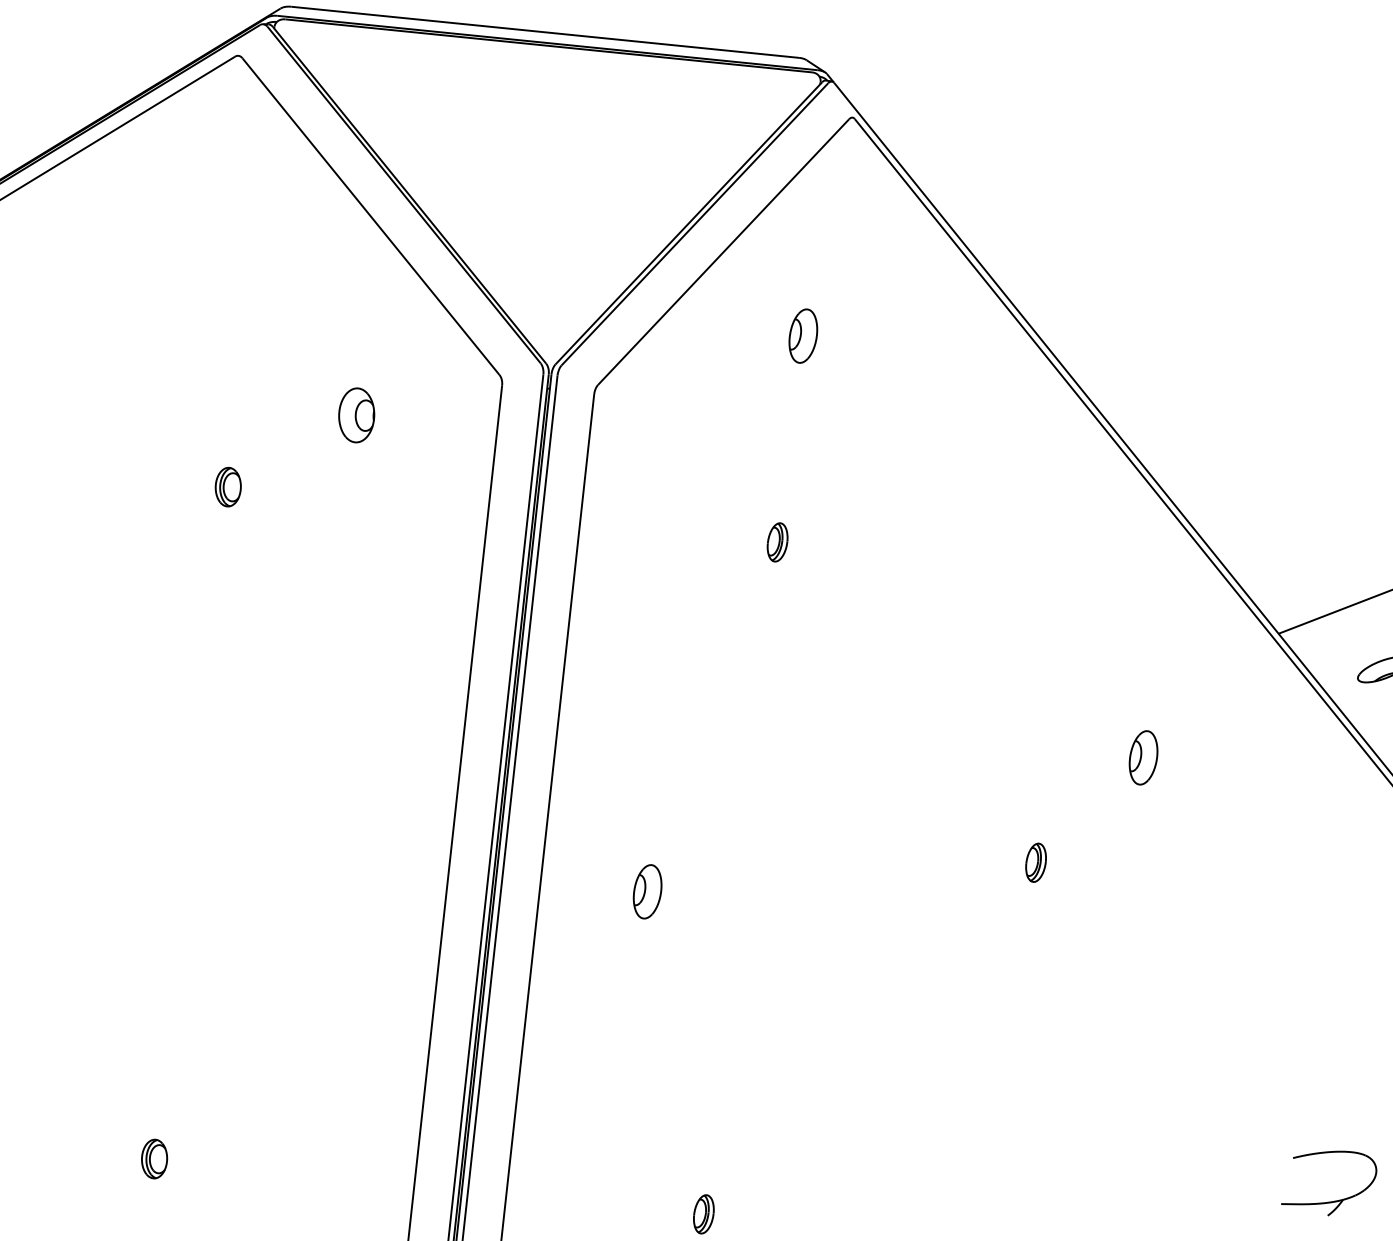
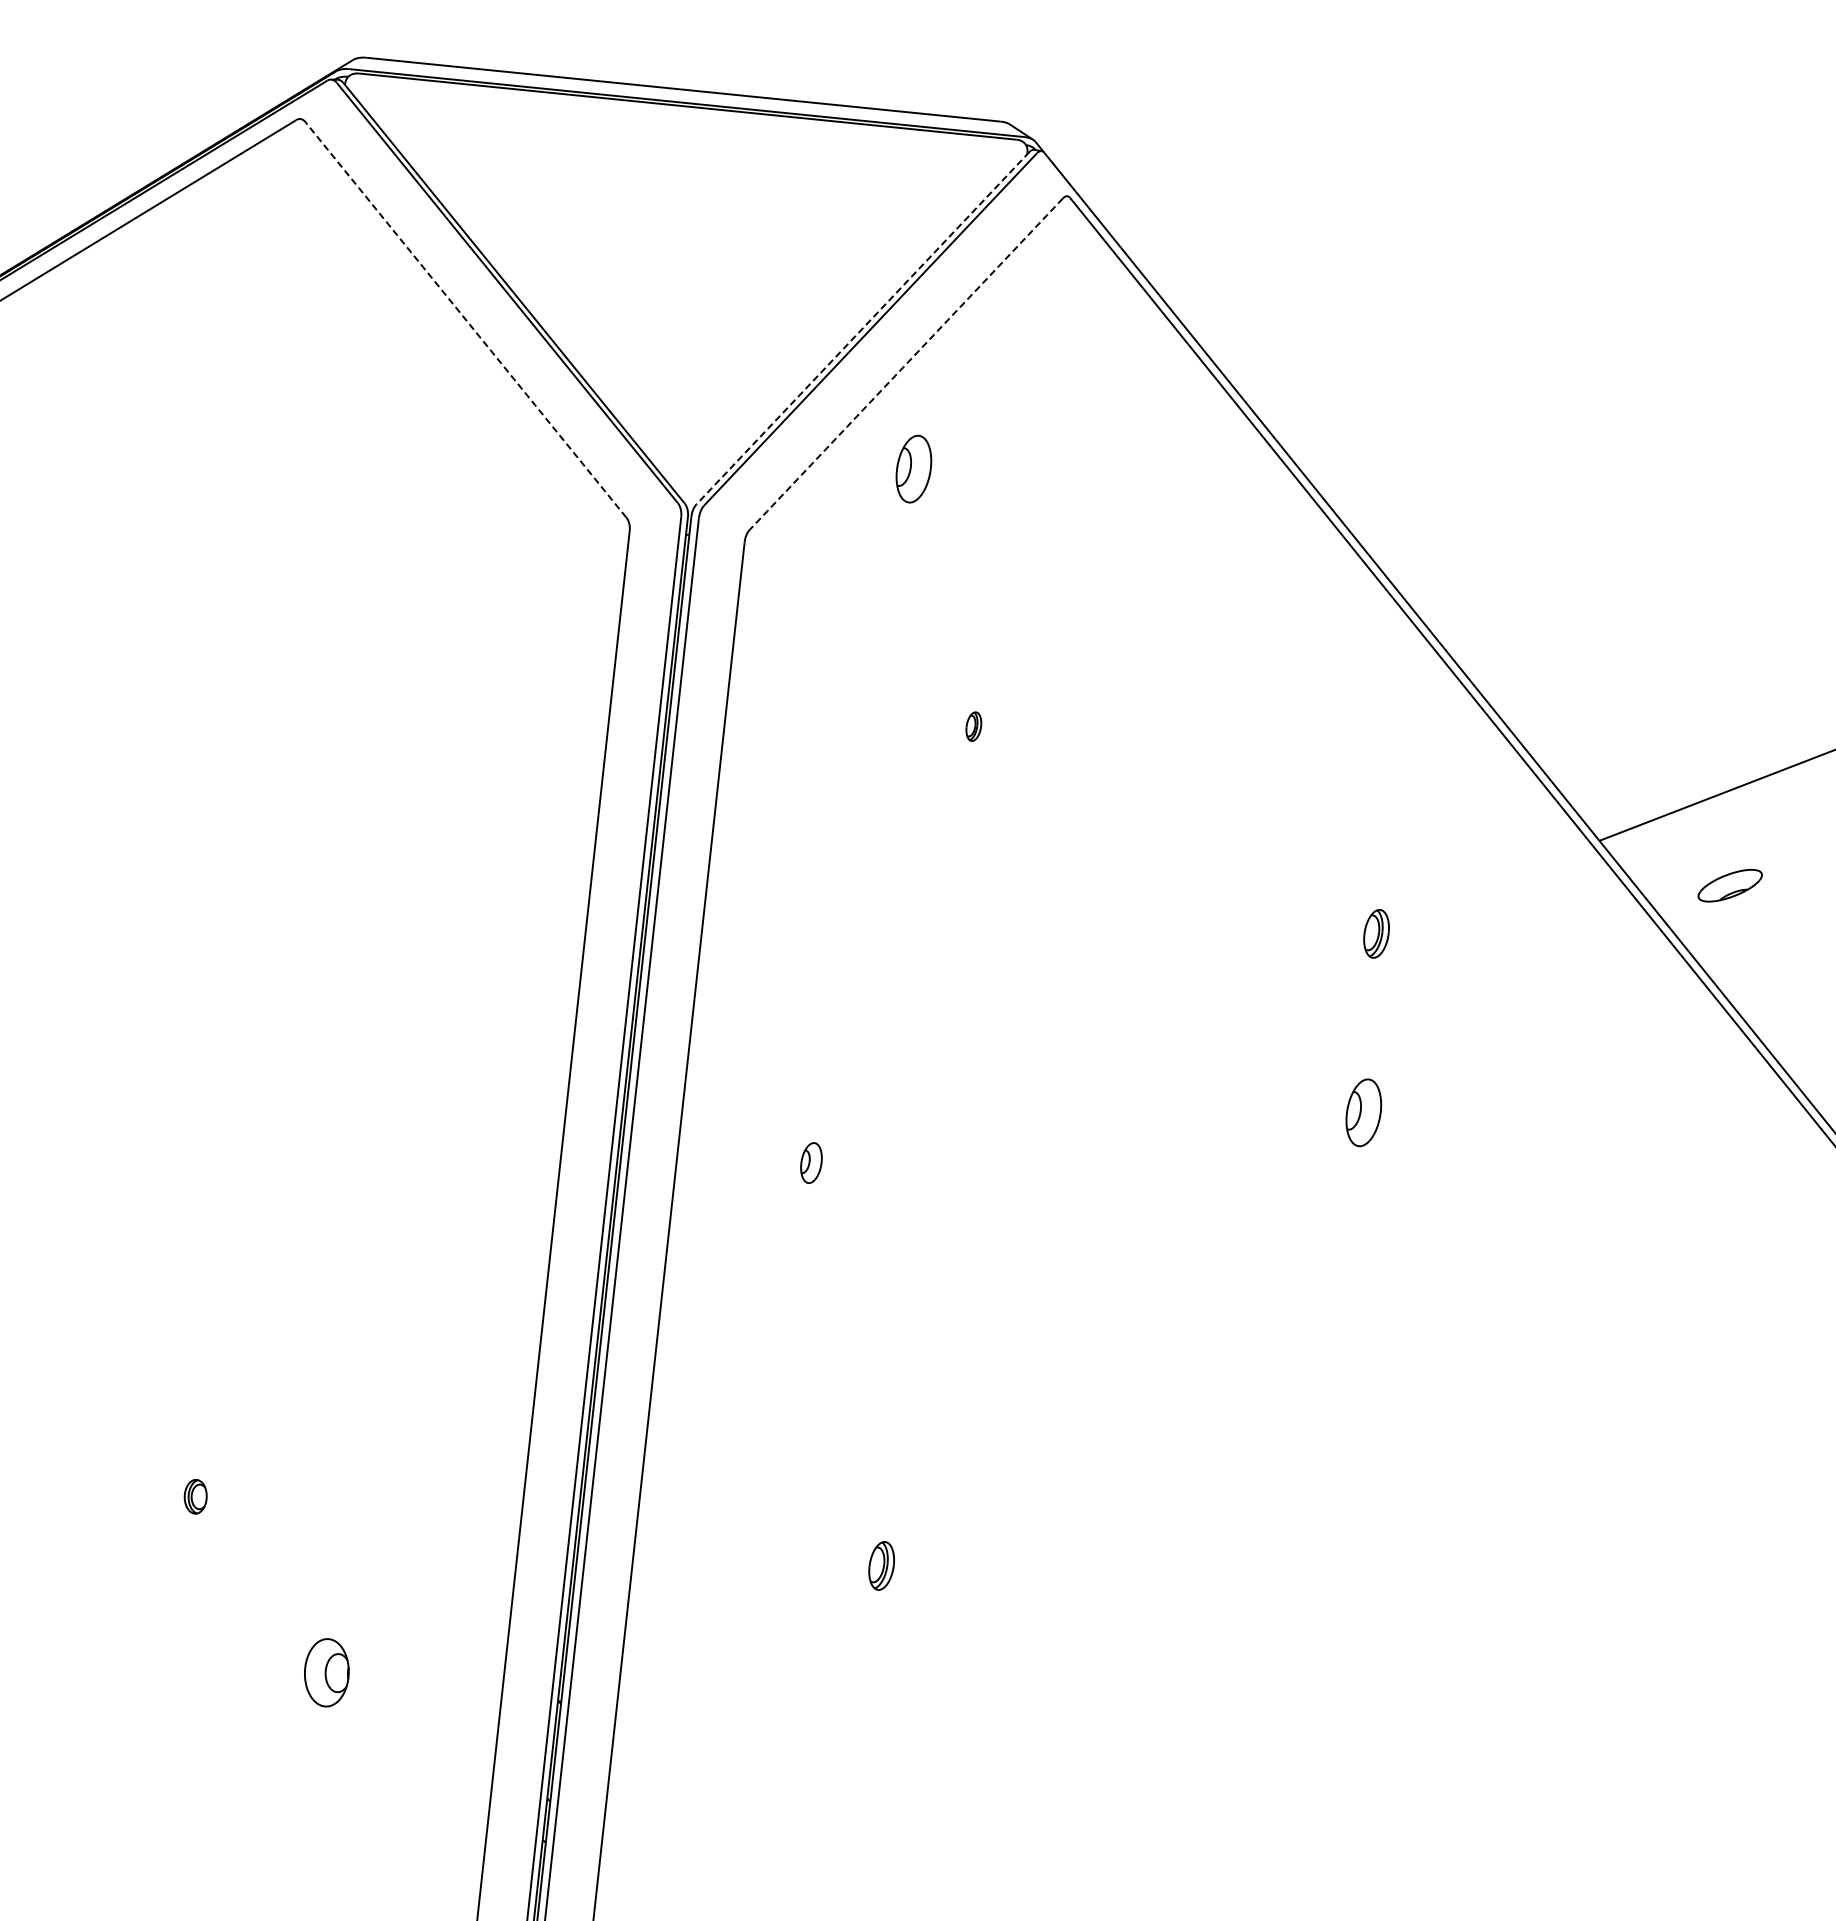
line: (370, 216) -> (465, 319), solid -> dashed
line: (688, 223) -> (862, 328), solid -> dashed
line: (722, 252) -> (905, 364), solid -> dashed
part: (803, 335) -> (913, 468), moved
part: (356, 414) -> (447, 567), removed
part: (228, 486) -> (287, 657), removed
part: (777, 542) -> (973, 726), size x0.6
part: (1143, 757) -> (1363, 1112), moved
part: (1036, 862) -> (1376, 933), moved
part: (647, 891) -> (811, 1162), size x0.6
part: (154, 1158) -> (195, 1496), size x0.7
part: (1331, 1201) -> (1665, 1549), removed

